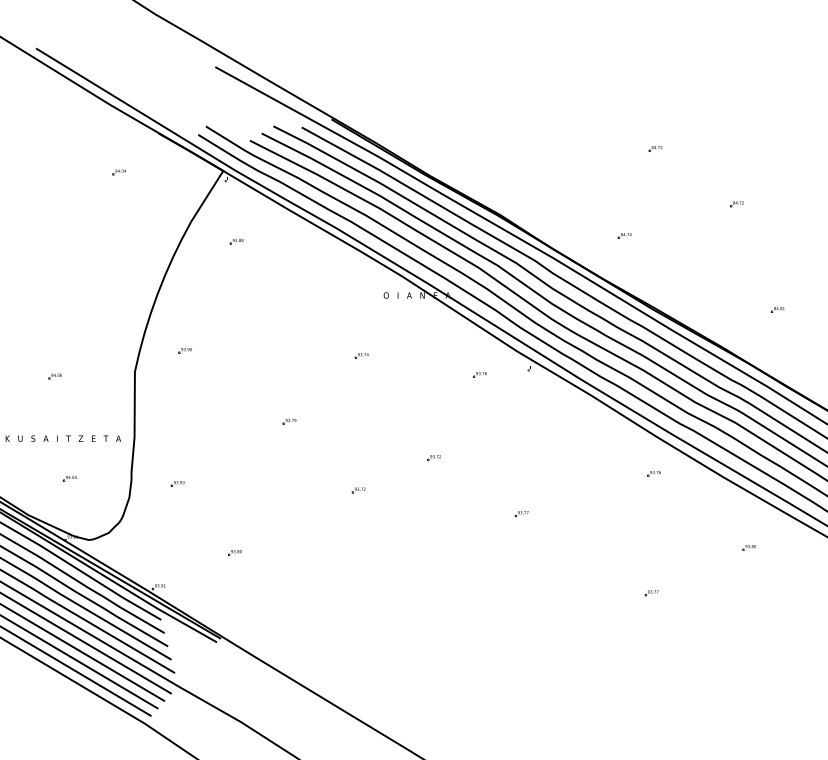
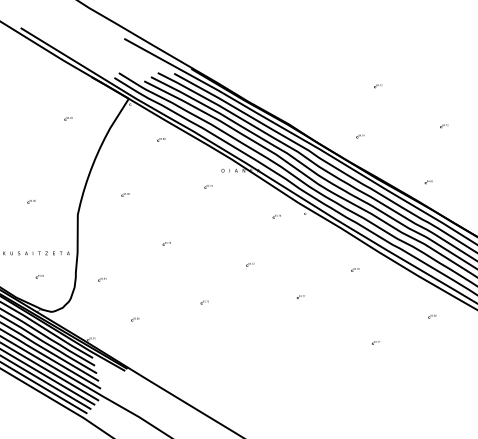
part: (118, 172) -> (68, 118), moved
part: (736, 205) -> (444, 126), moved
part: (236, 241) -> (161, 139), moved
part: (776, 310) -> (428, 182), moved
part: (184, 350) -> (125, 194), moved
part: (361, 355) -> (208, 186), moved
part: (54, 376) -> (31, 201), moved
part: (653, 473) -> (355, 269), moved
part: (357, 490) -> (204, 302), moved

